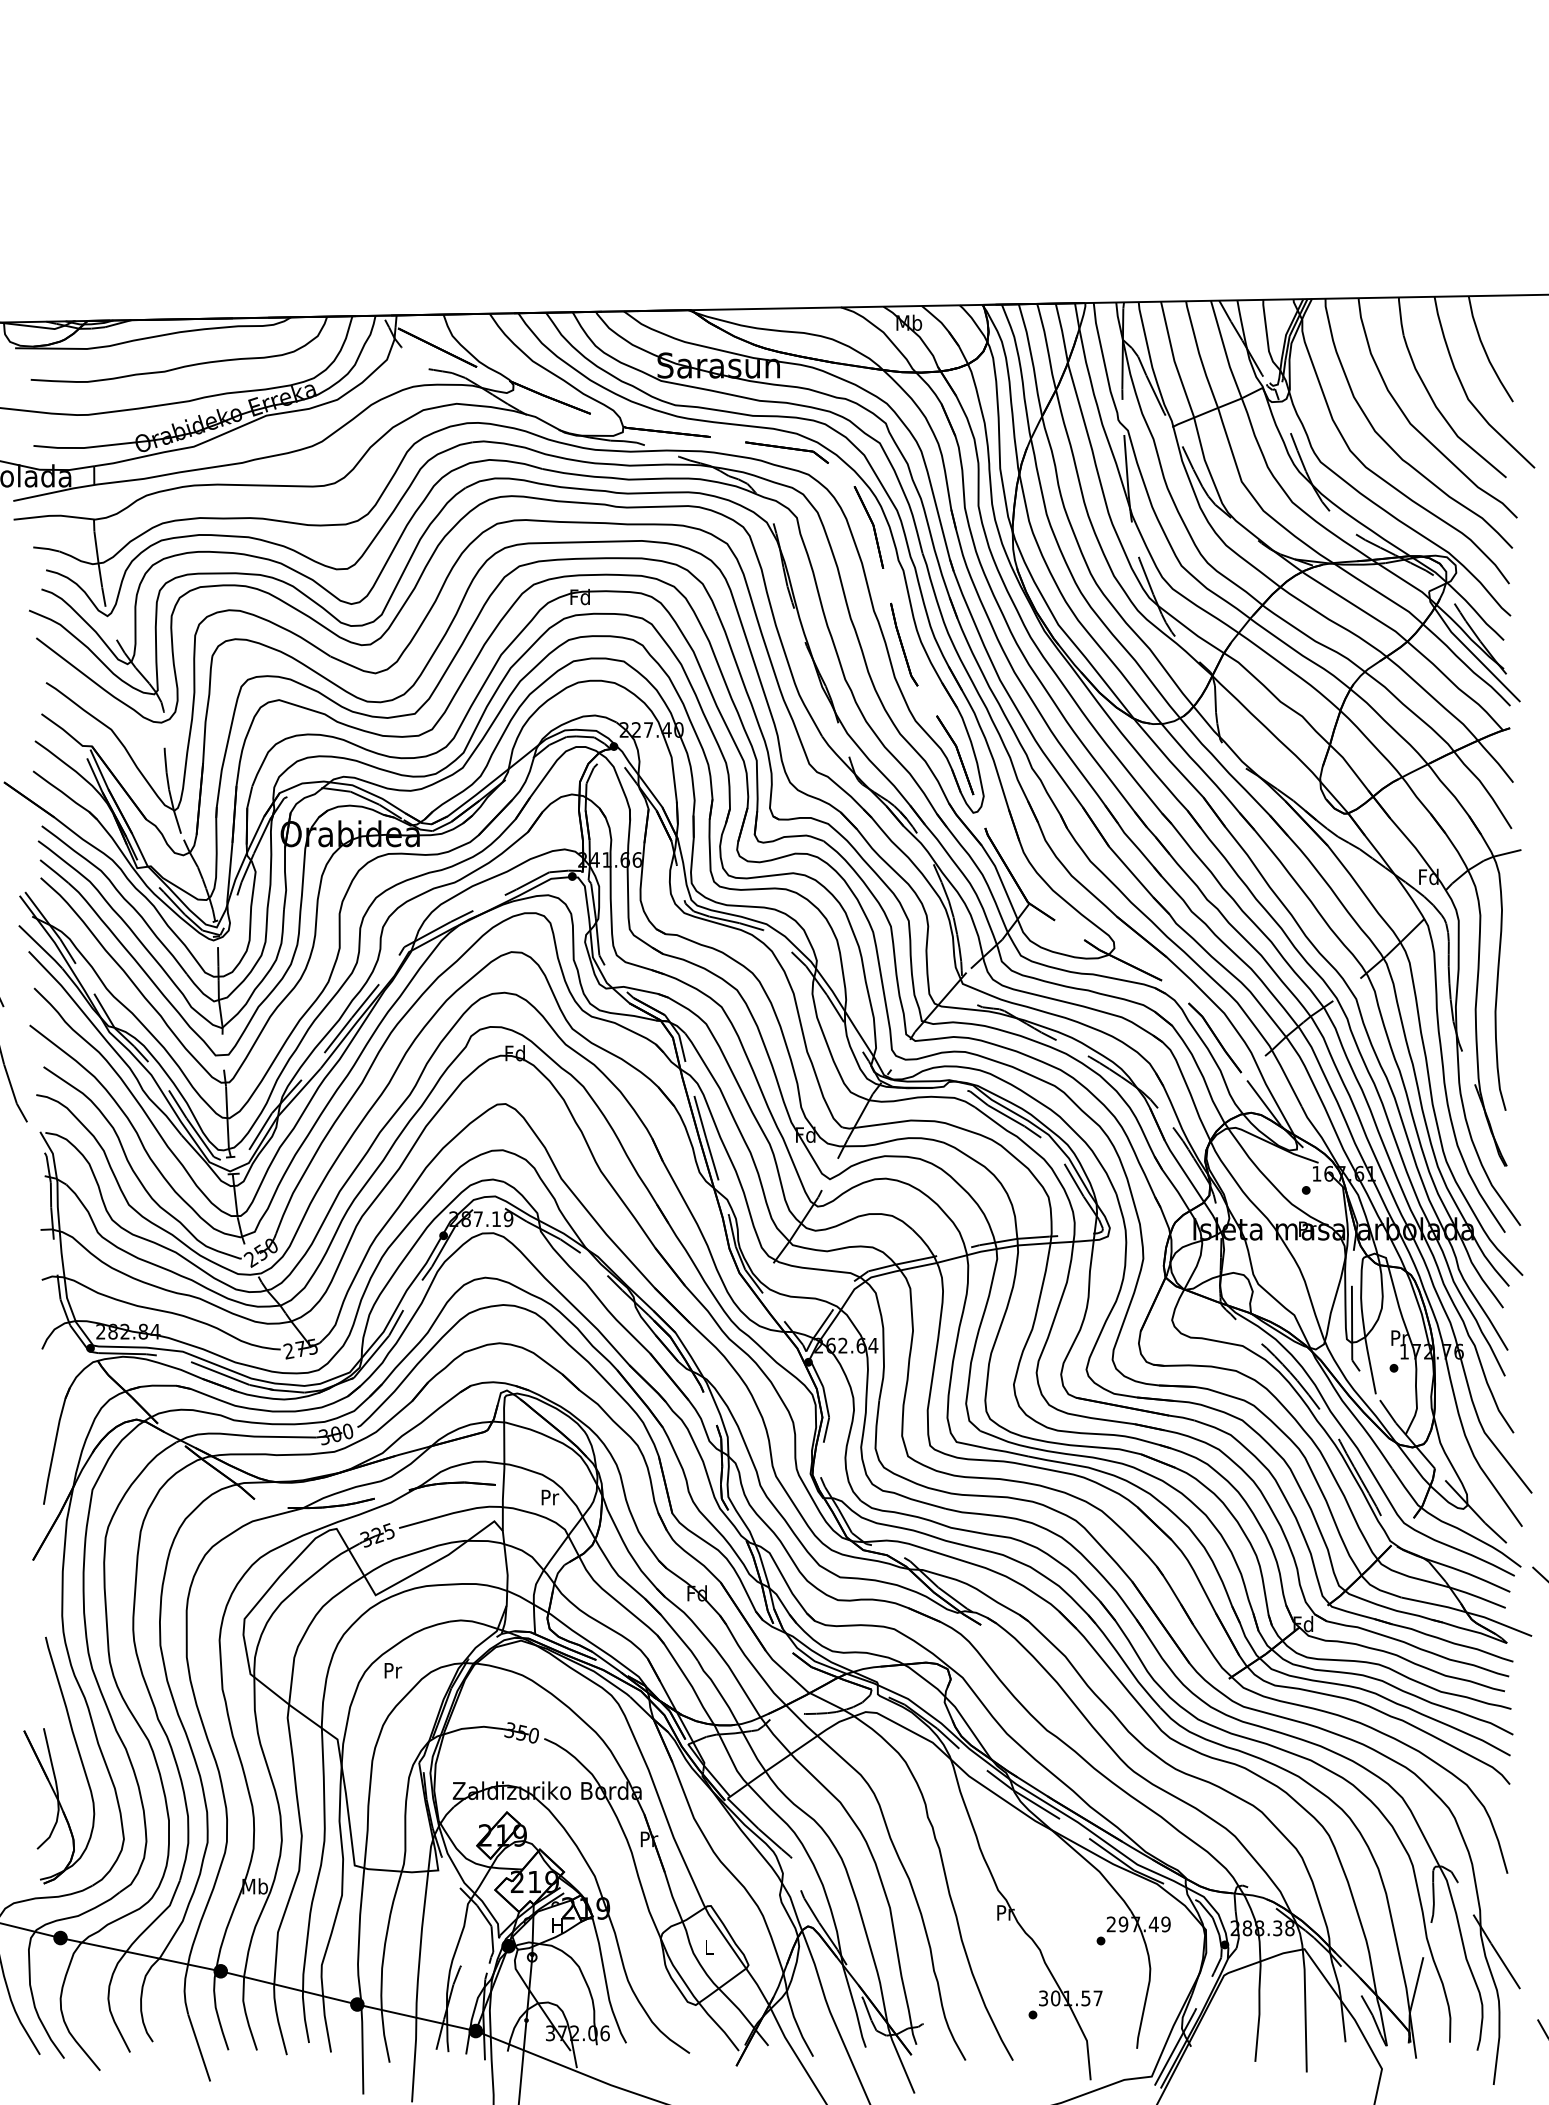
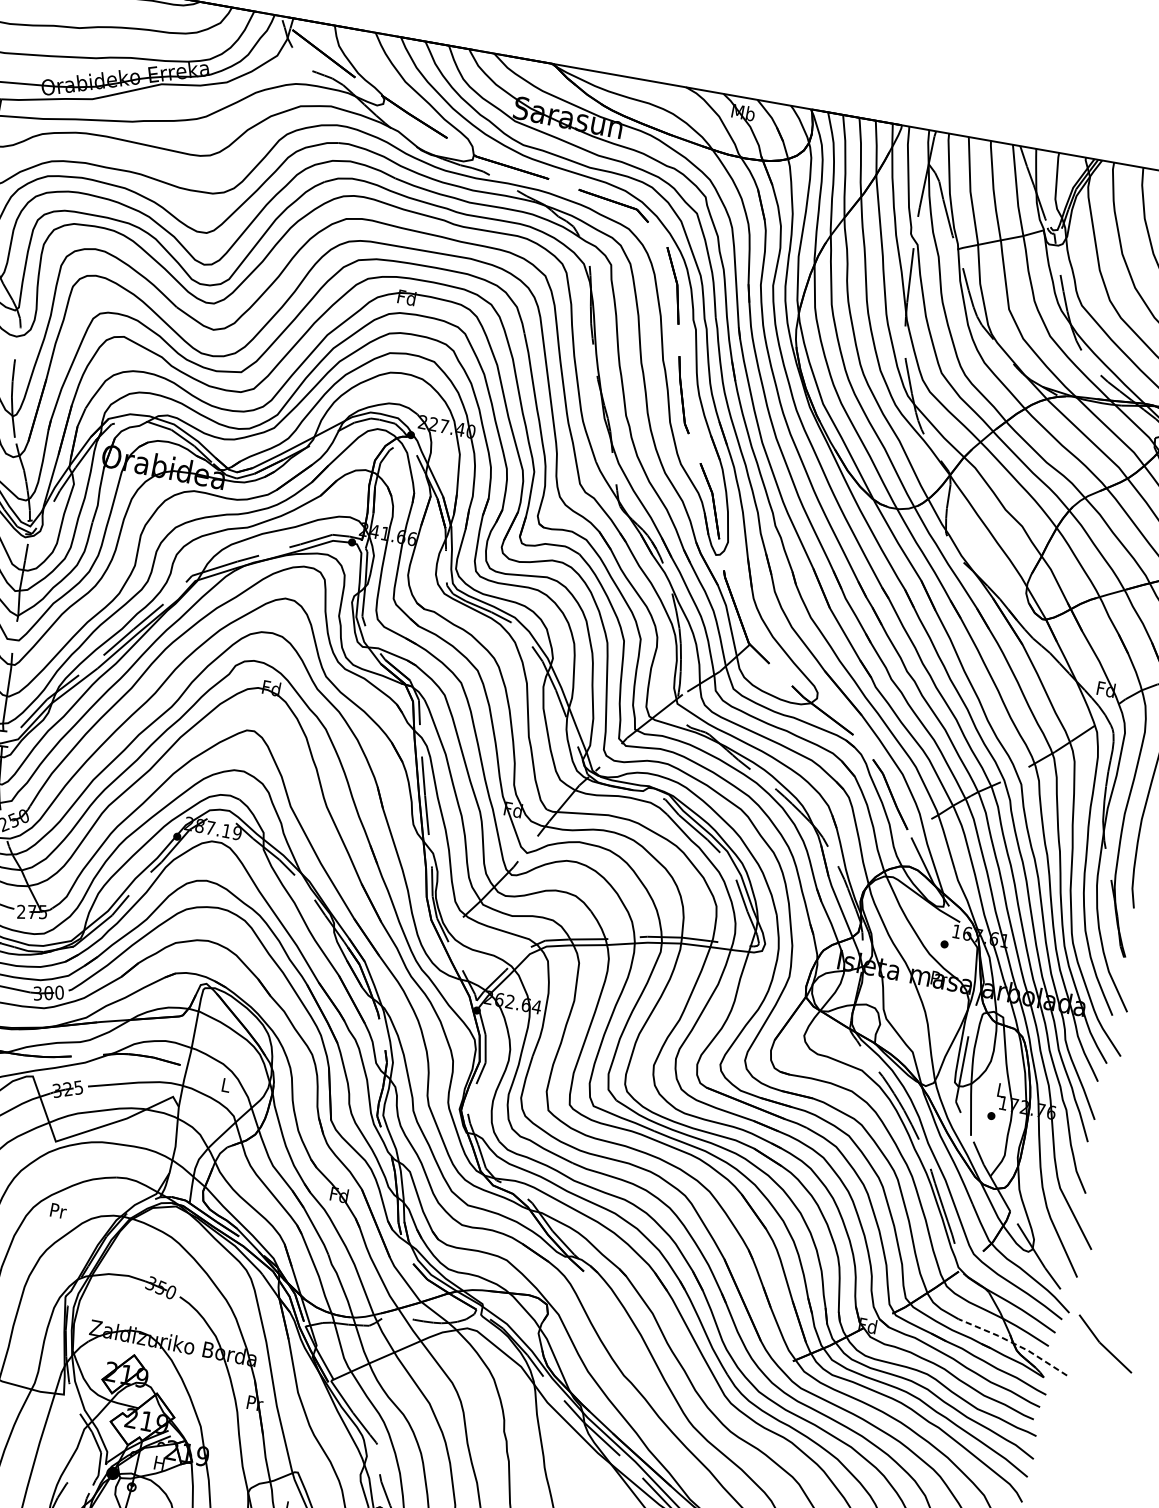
text: (1399, 1337) -> (1001, 1089), Pr -> L
text: (550, 1497) -> (226, 1085), Pr -> L
line: (1468, 1612) -> (1015, 1343), solid -> dashed

